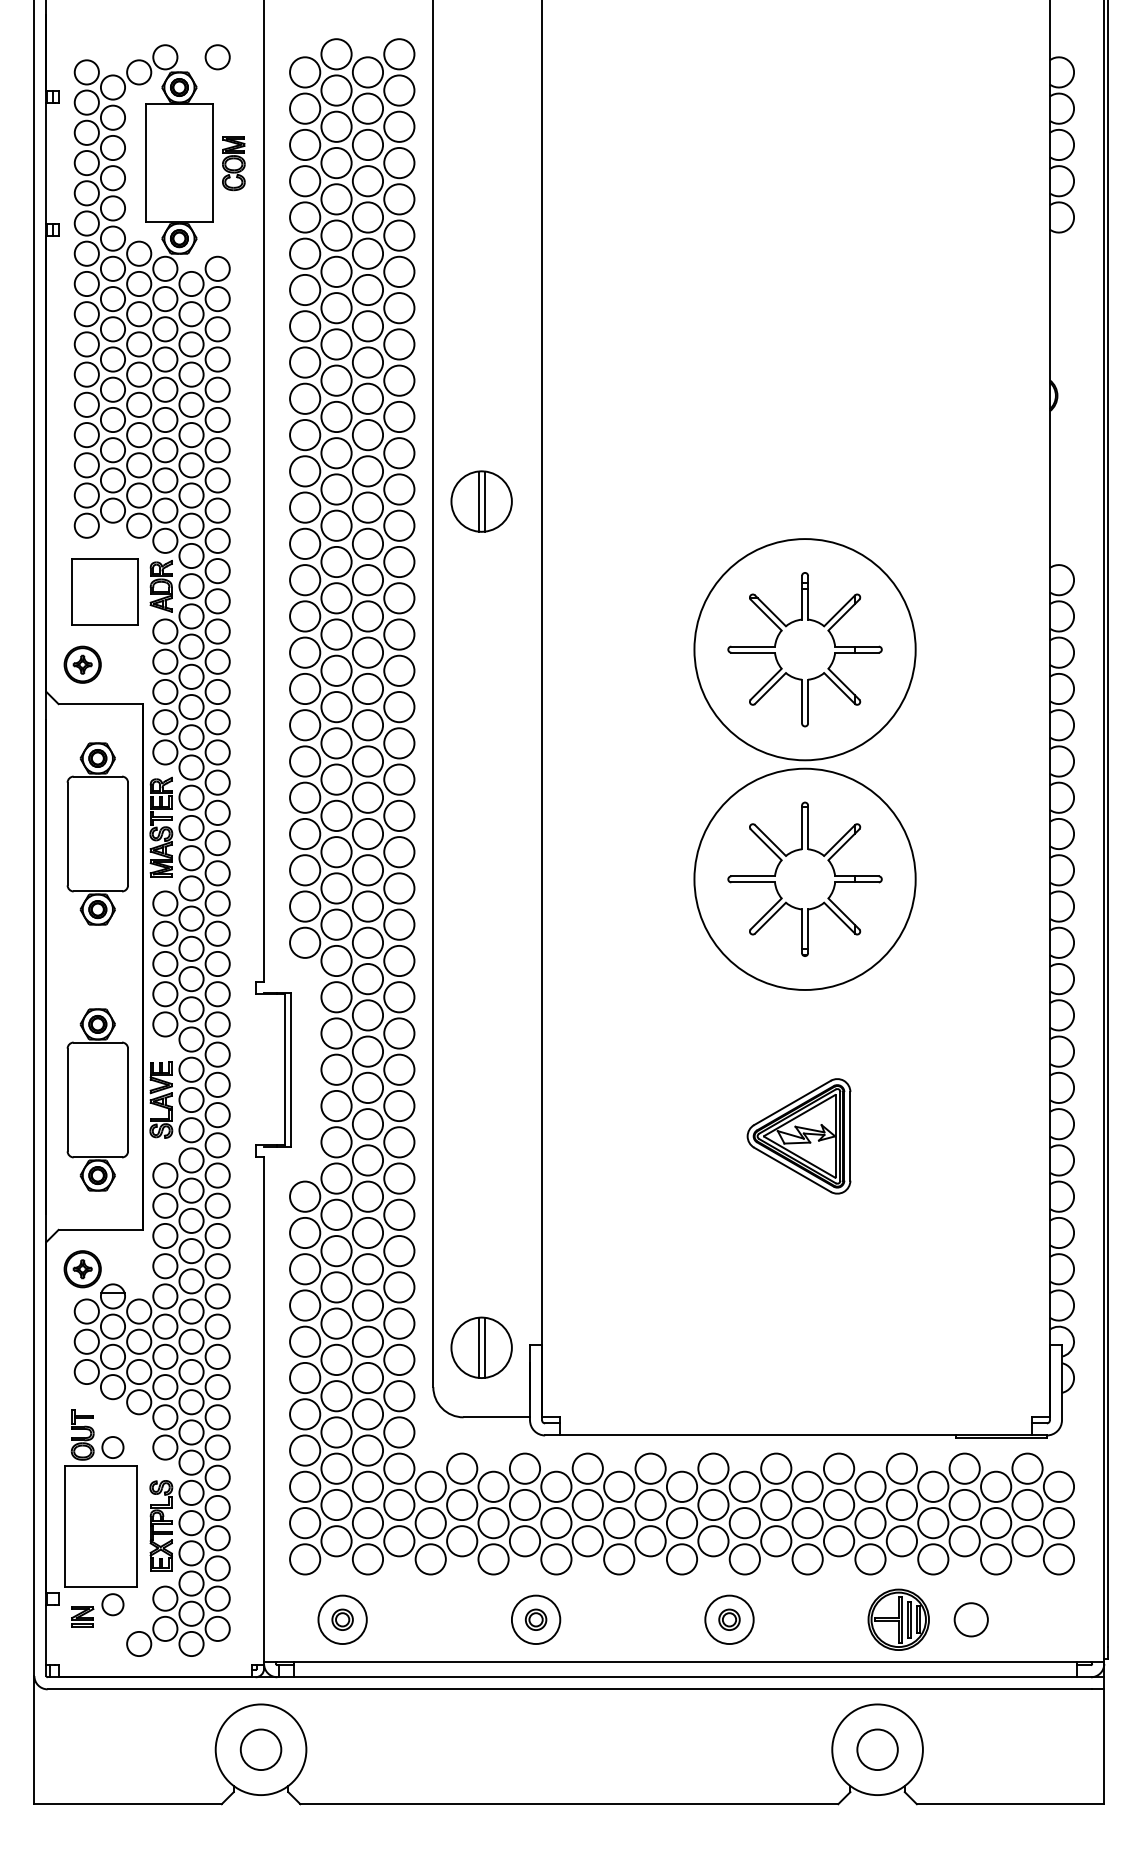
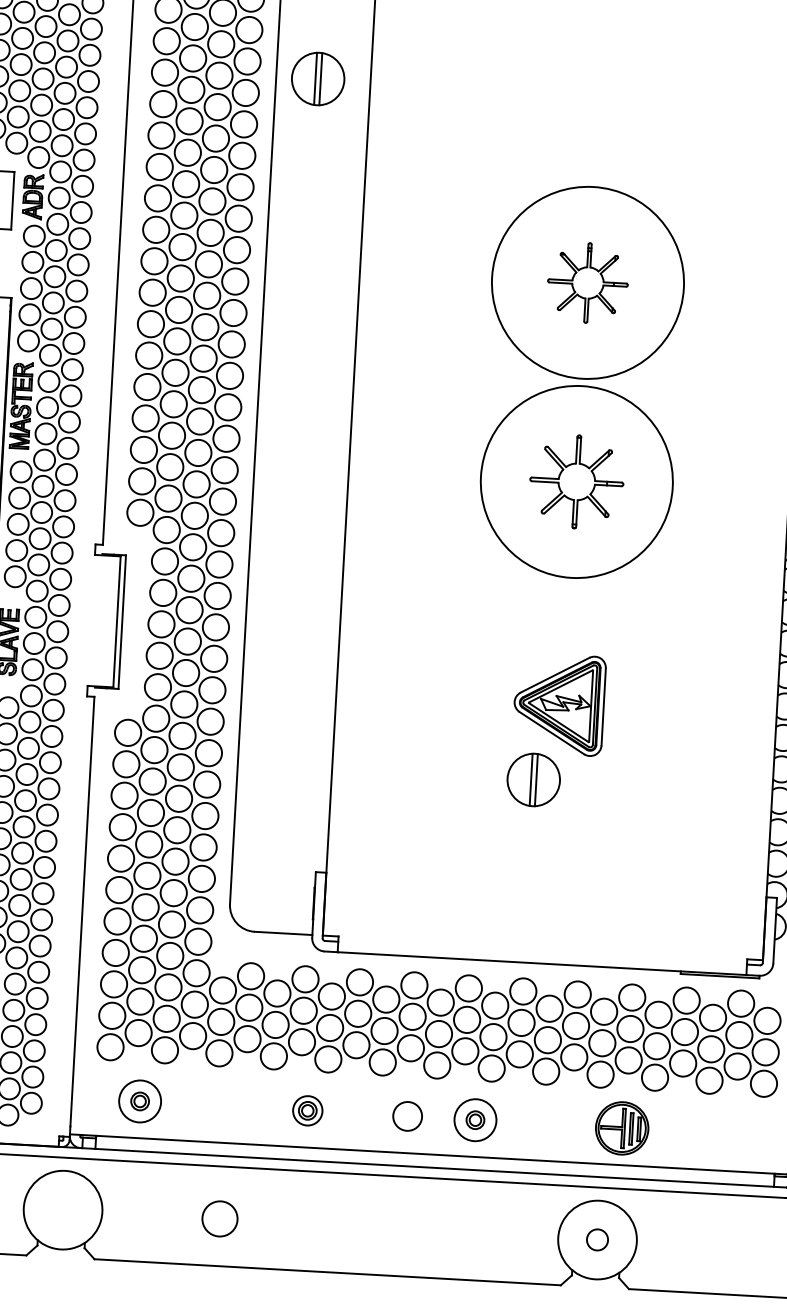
part: (481, 501) -> (318, 78), moved
part: (804, 649) -> (587, 282), size x0.6
part: (804, 878) -> (576, 481), size x0.7
part: (481, 1347) -> (533, 779), moved
circle: (535, 1619) -> (307, 1110), size x0.7
circle: (970, 1619) -> (406, 1116), moved
circle: (260, 1749) -> (219, 1218), moved
circle: (877, 1749) -> (597, 1239), size x0.6

